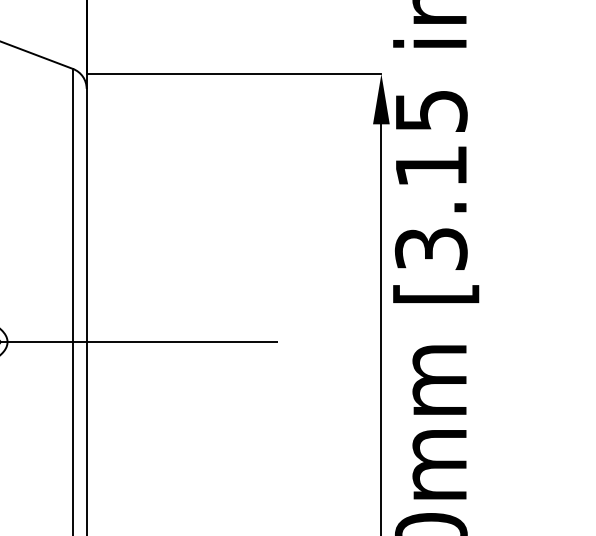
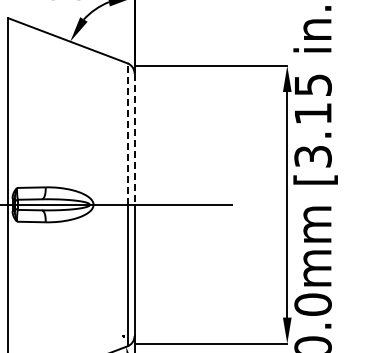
line: (73, 206) -> (127, 134), solid -> dashed
line: (86, 215) -> (134, 139), solid -> dashed

